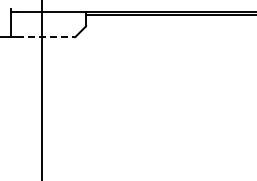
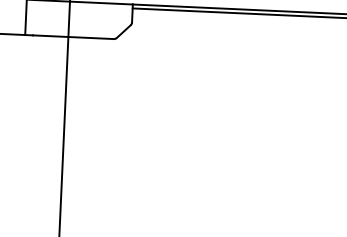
line: (45, 37) -> (73, 37), dashed -> solid

